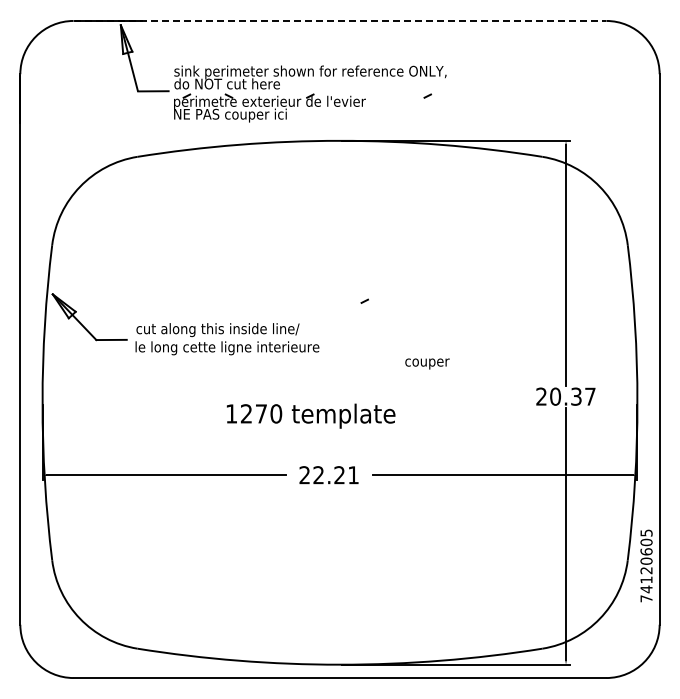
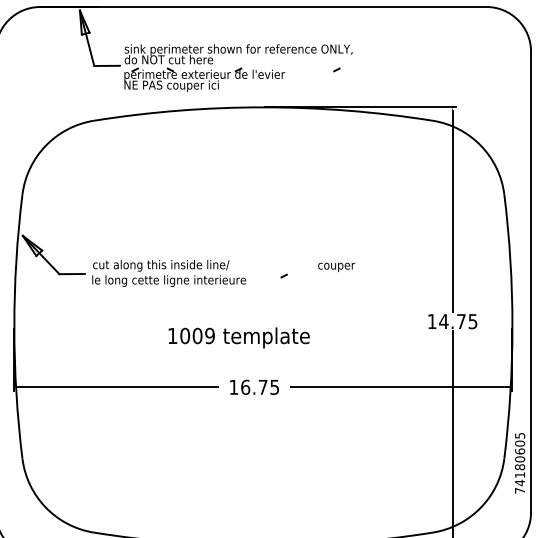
line: (340, 20) -> (263, 6), dashed -> solid
line: (364, 300) -> (283, 275), moved
text: (427, 363) -> (336, 267), moved
text: (565, 396) -> (452, 321), 20.37 -> 14.75
text: (261, 413) -> (197, 335), 1270 -> 1009
text: (328, 475) -> (253, 387), 22.21 -> 16.75
text: (646, 570) -> (520, 467), 74120605 -> 74180605

